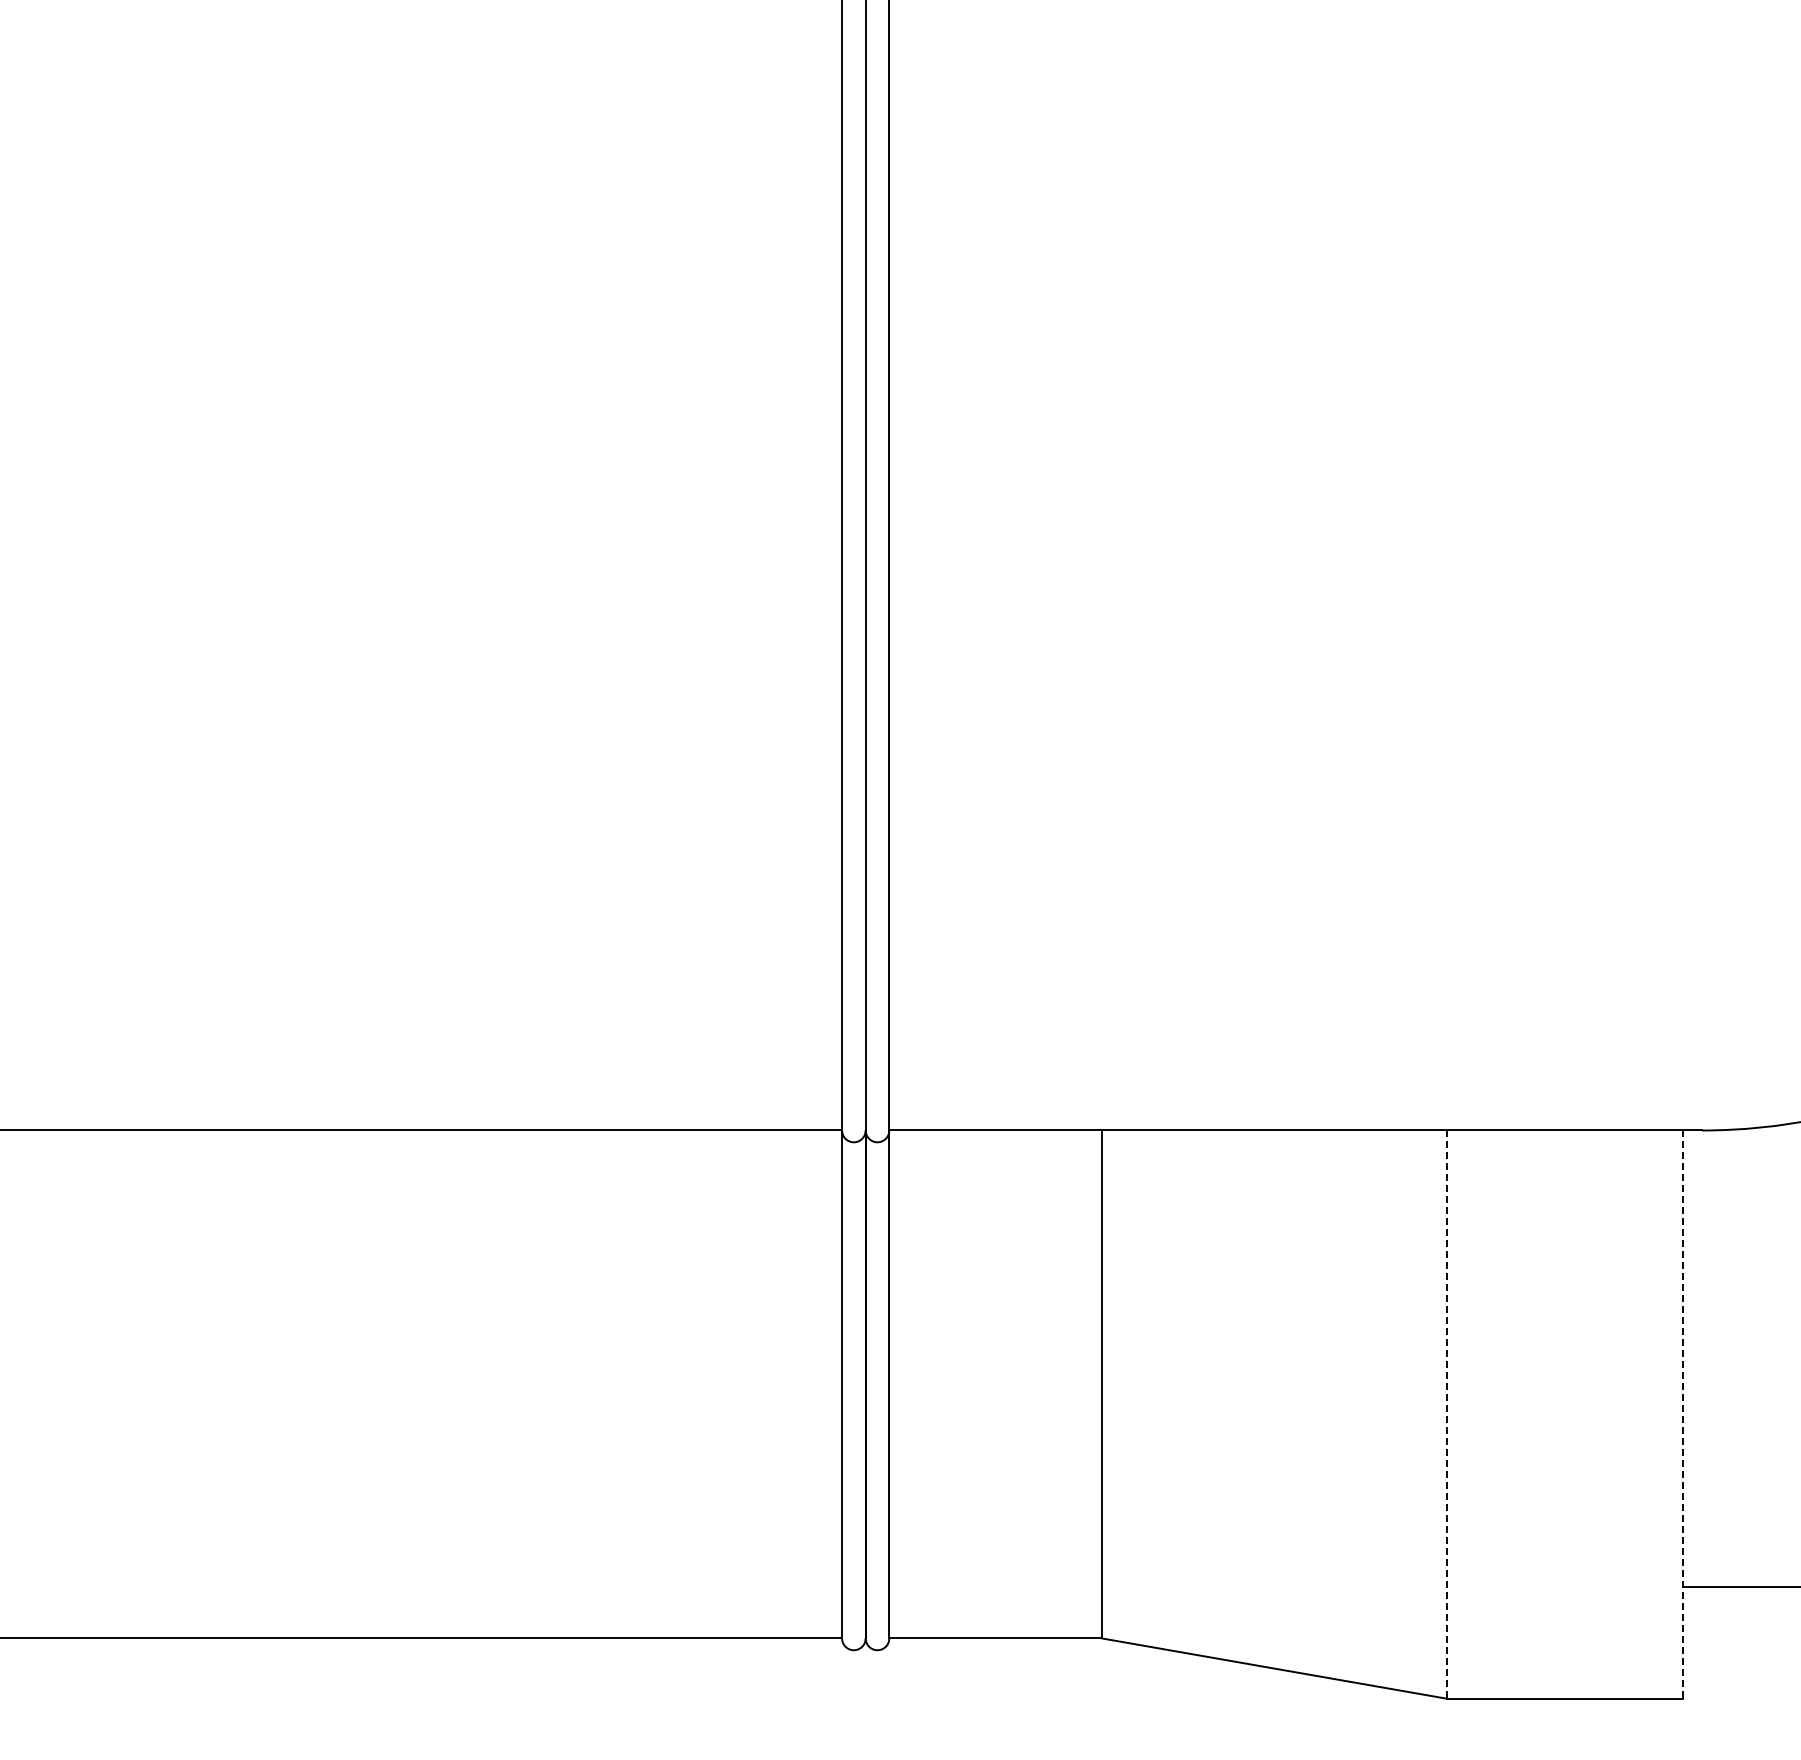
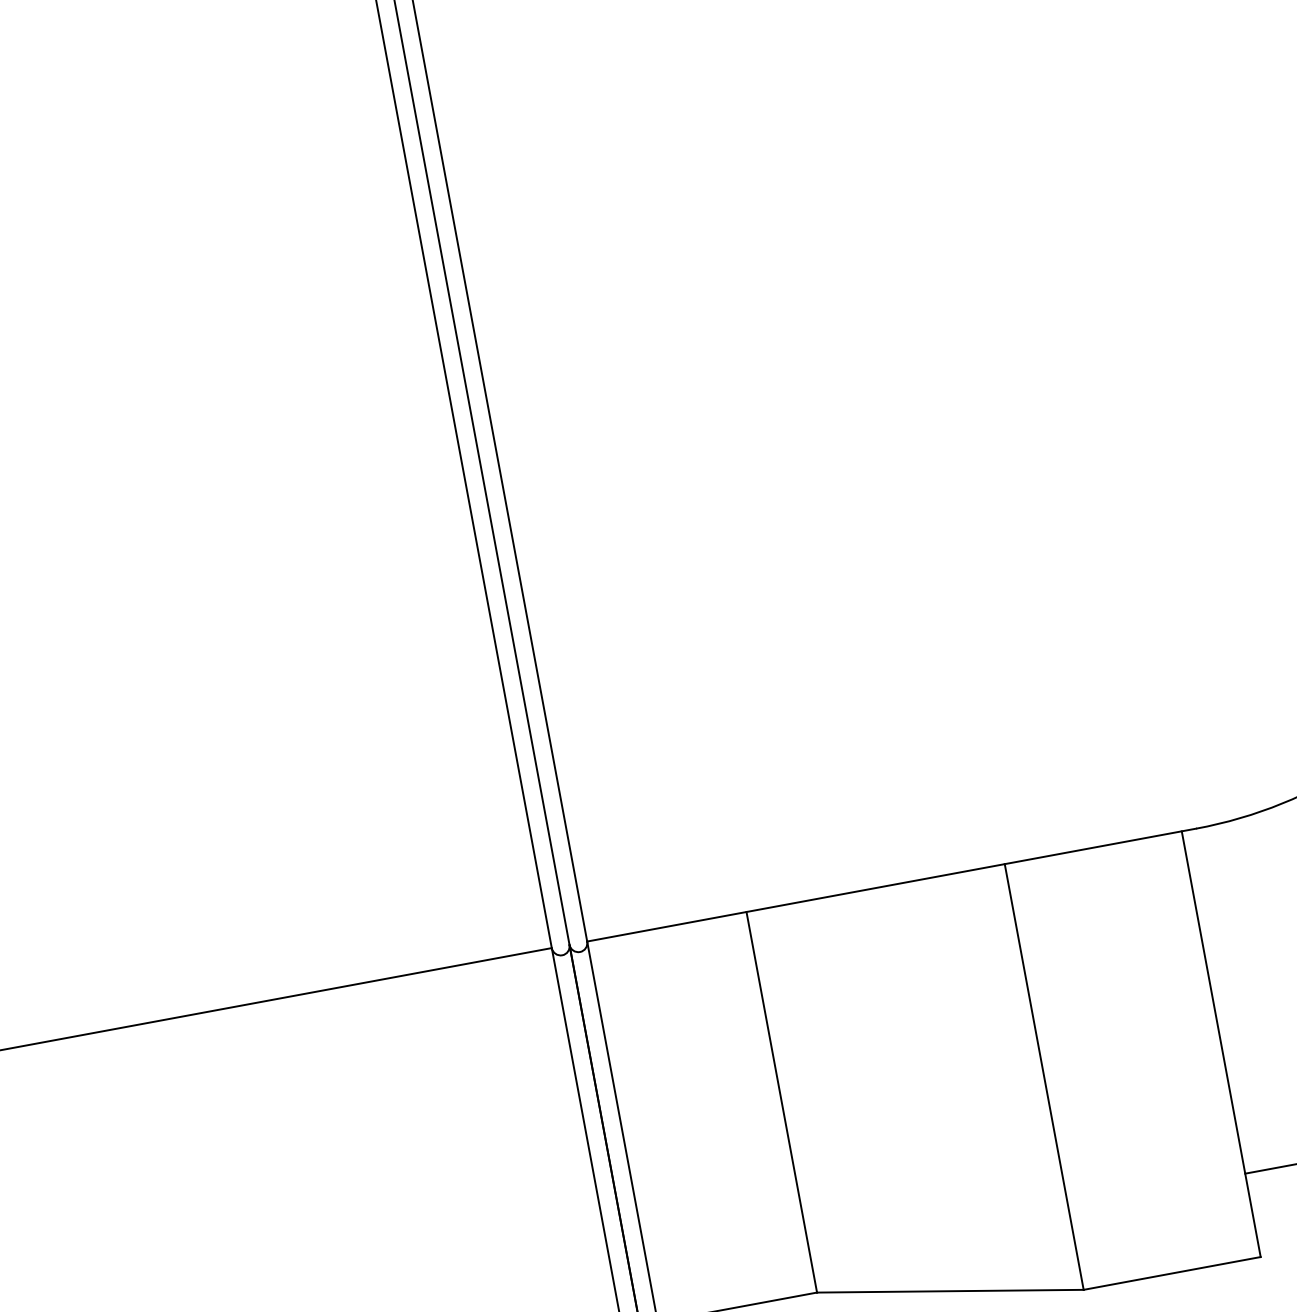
line: (1446, 1415) -> (1044, 1077), dashed -> solid
line: (1682, 1415) -> (1221, 1044), dashed -> solid

